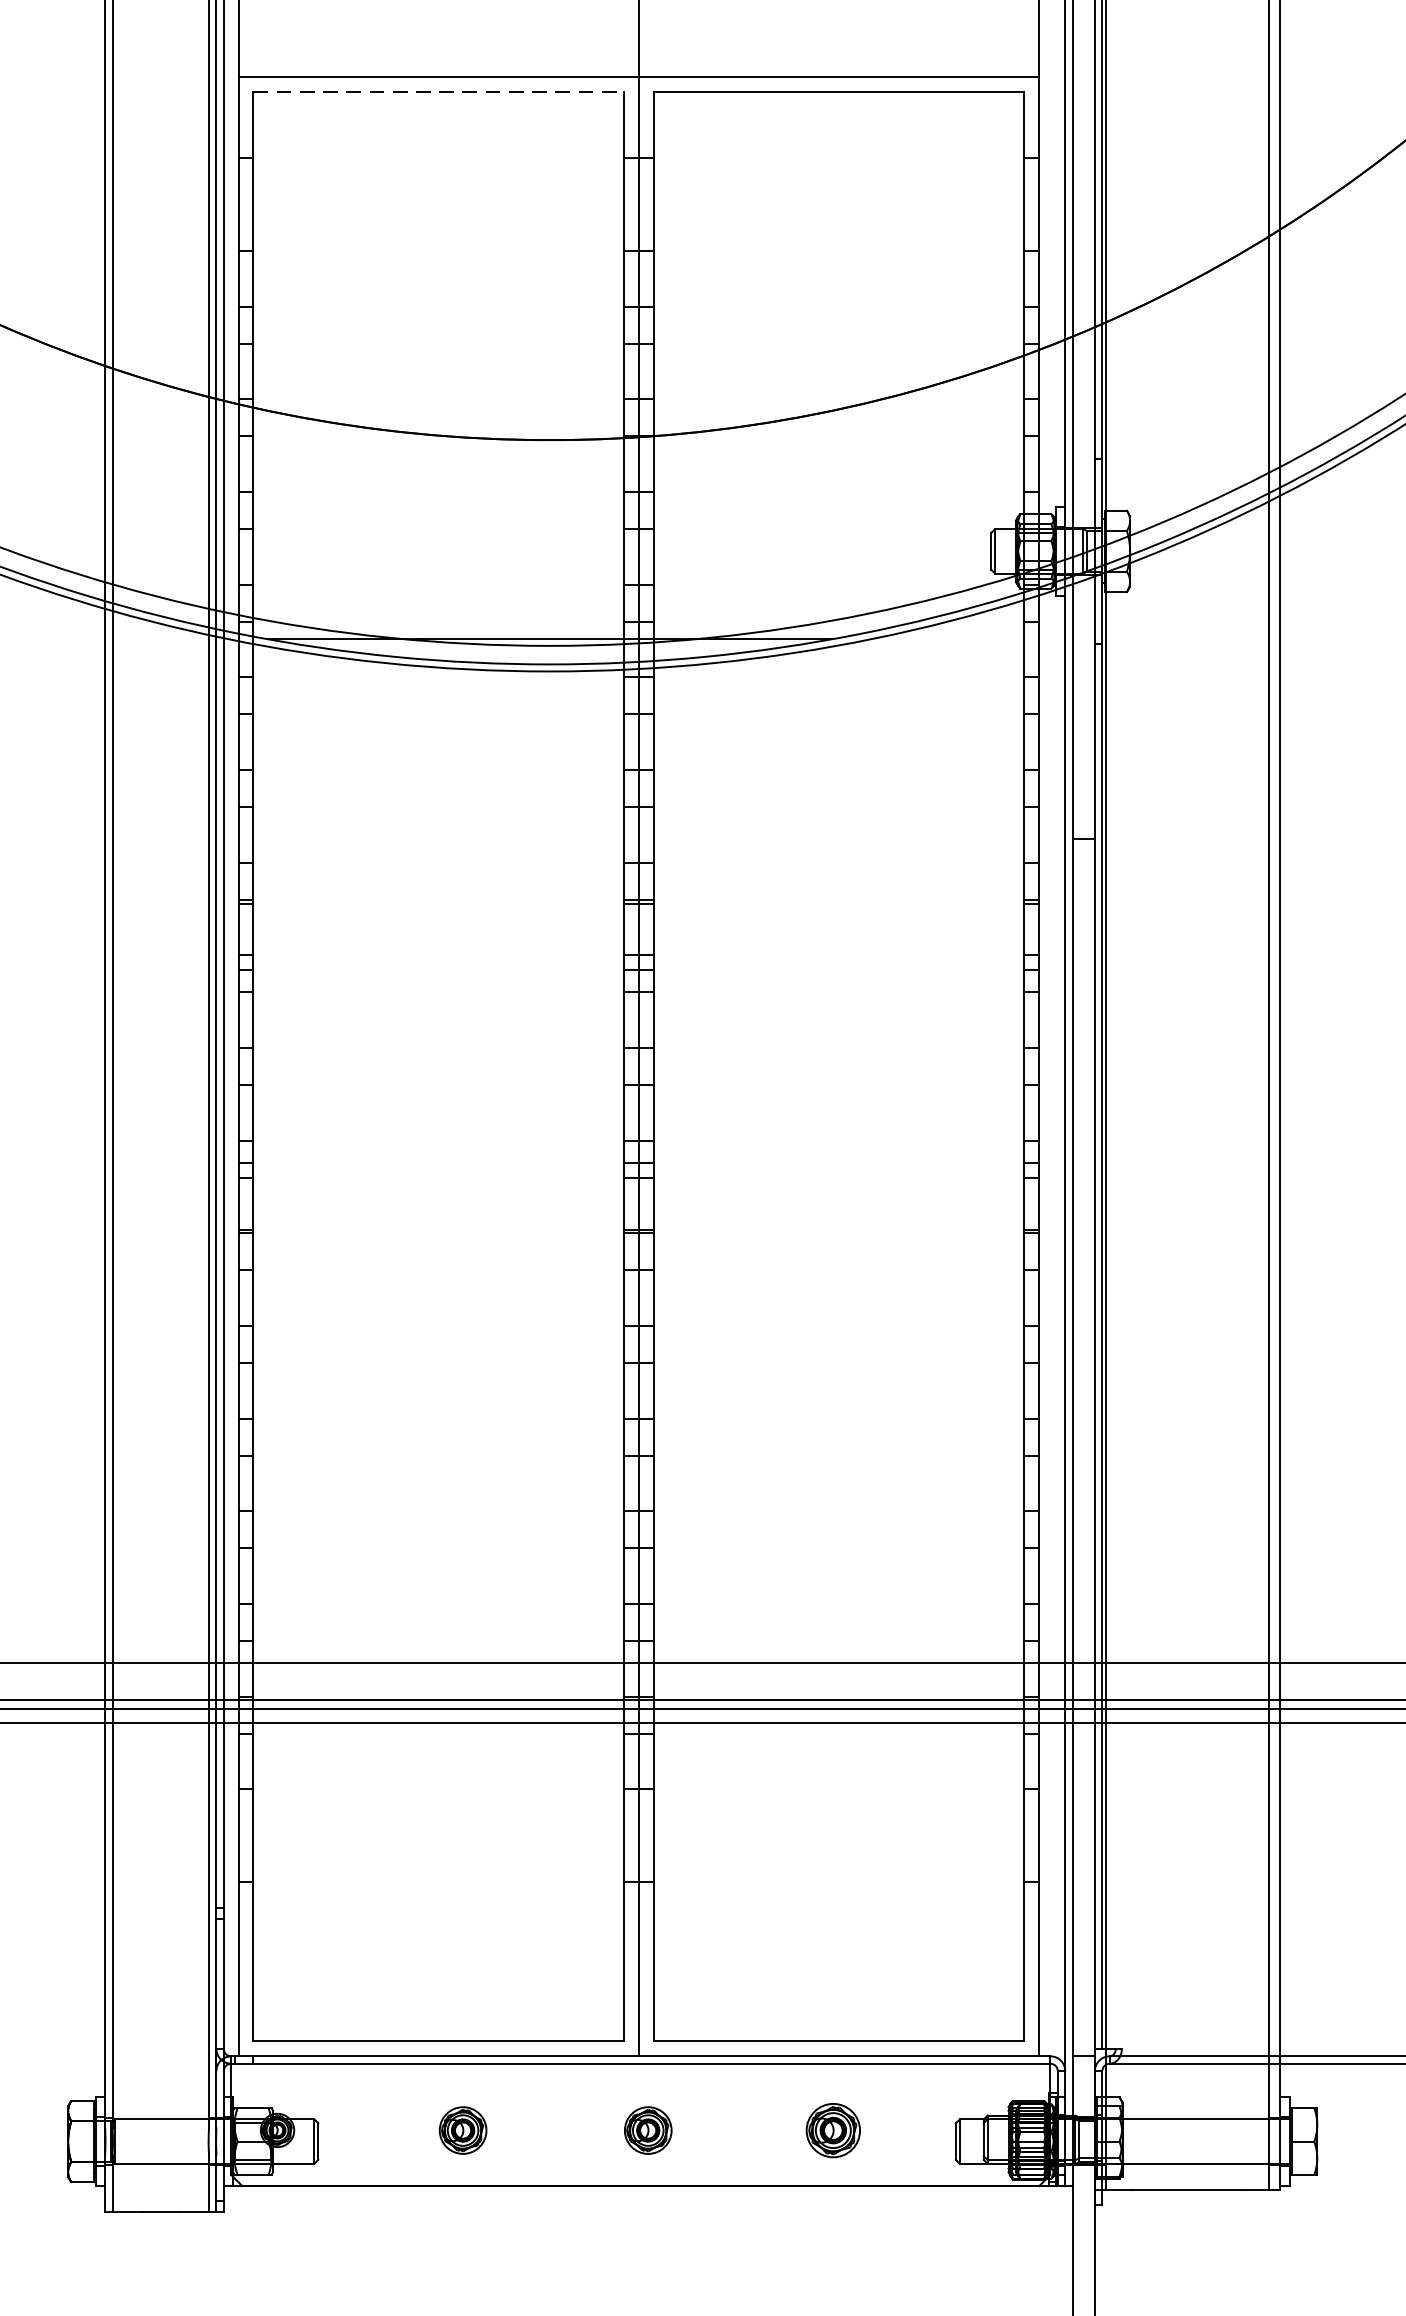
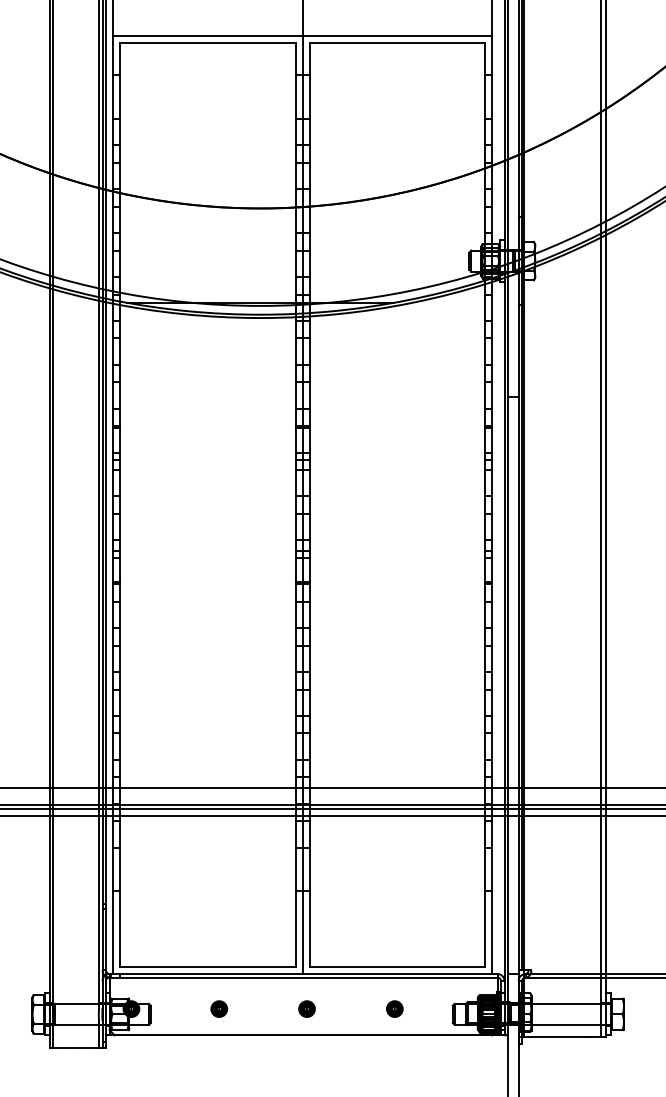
line: (438, 91) -> (207, 43), dashed -> solid
part: (461, 2129) -> (218, 1008), size x0.71
part: (647, 2129) -> (306, 1008), size x0.71
part: (832, 2129) -> (394, 1008), size x0.62

